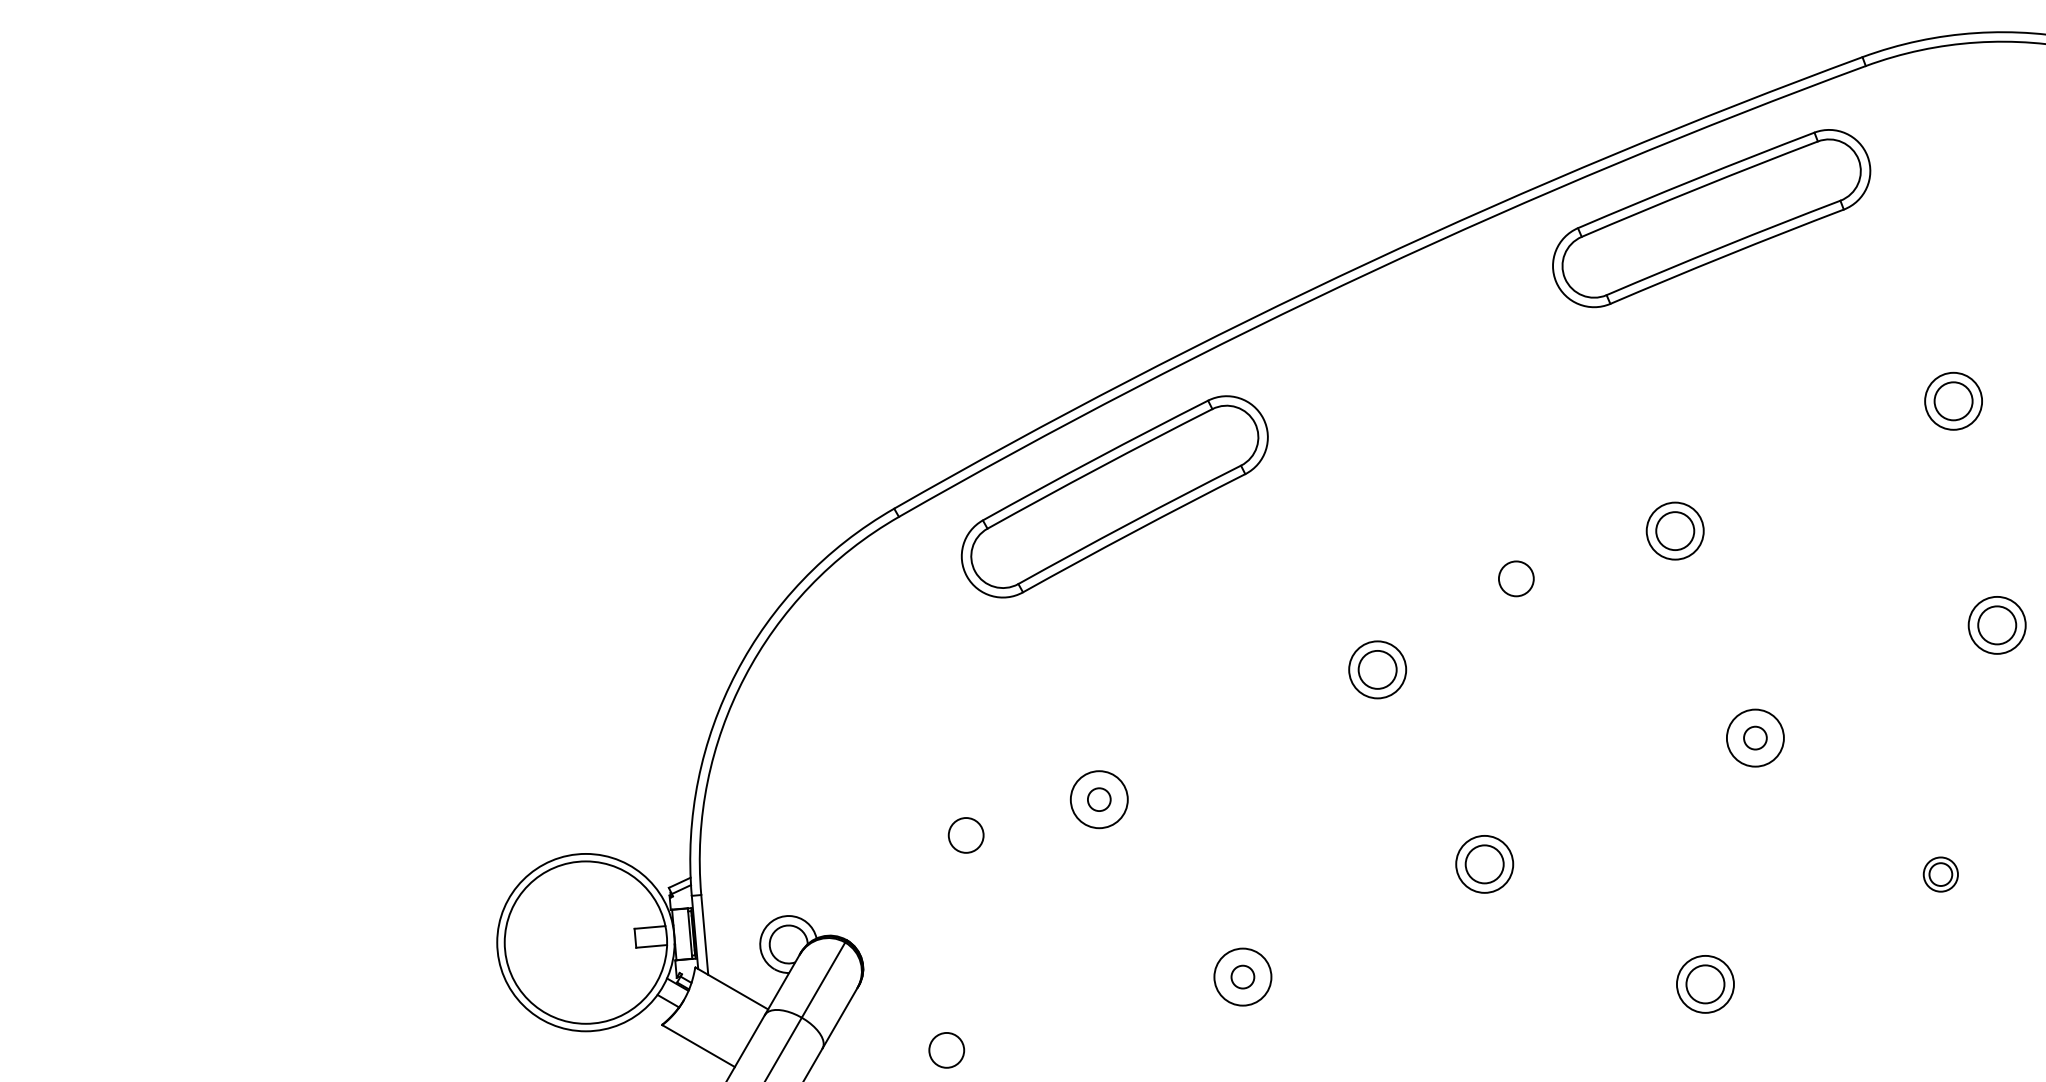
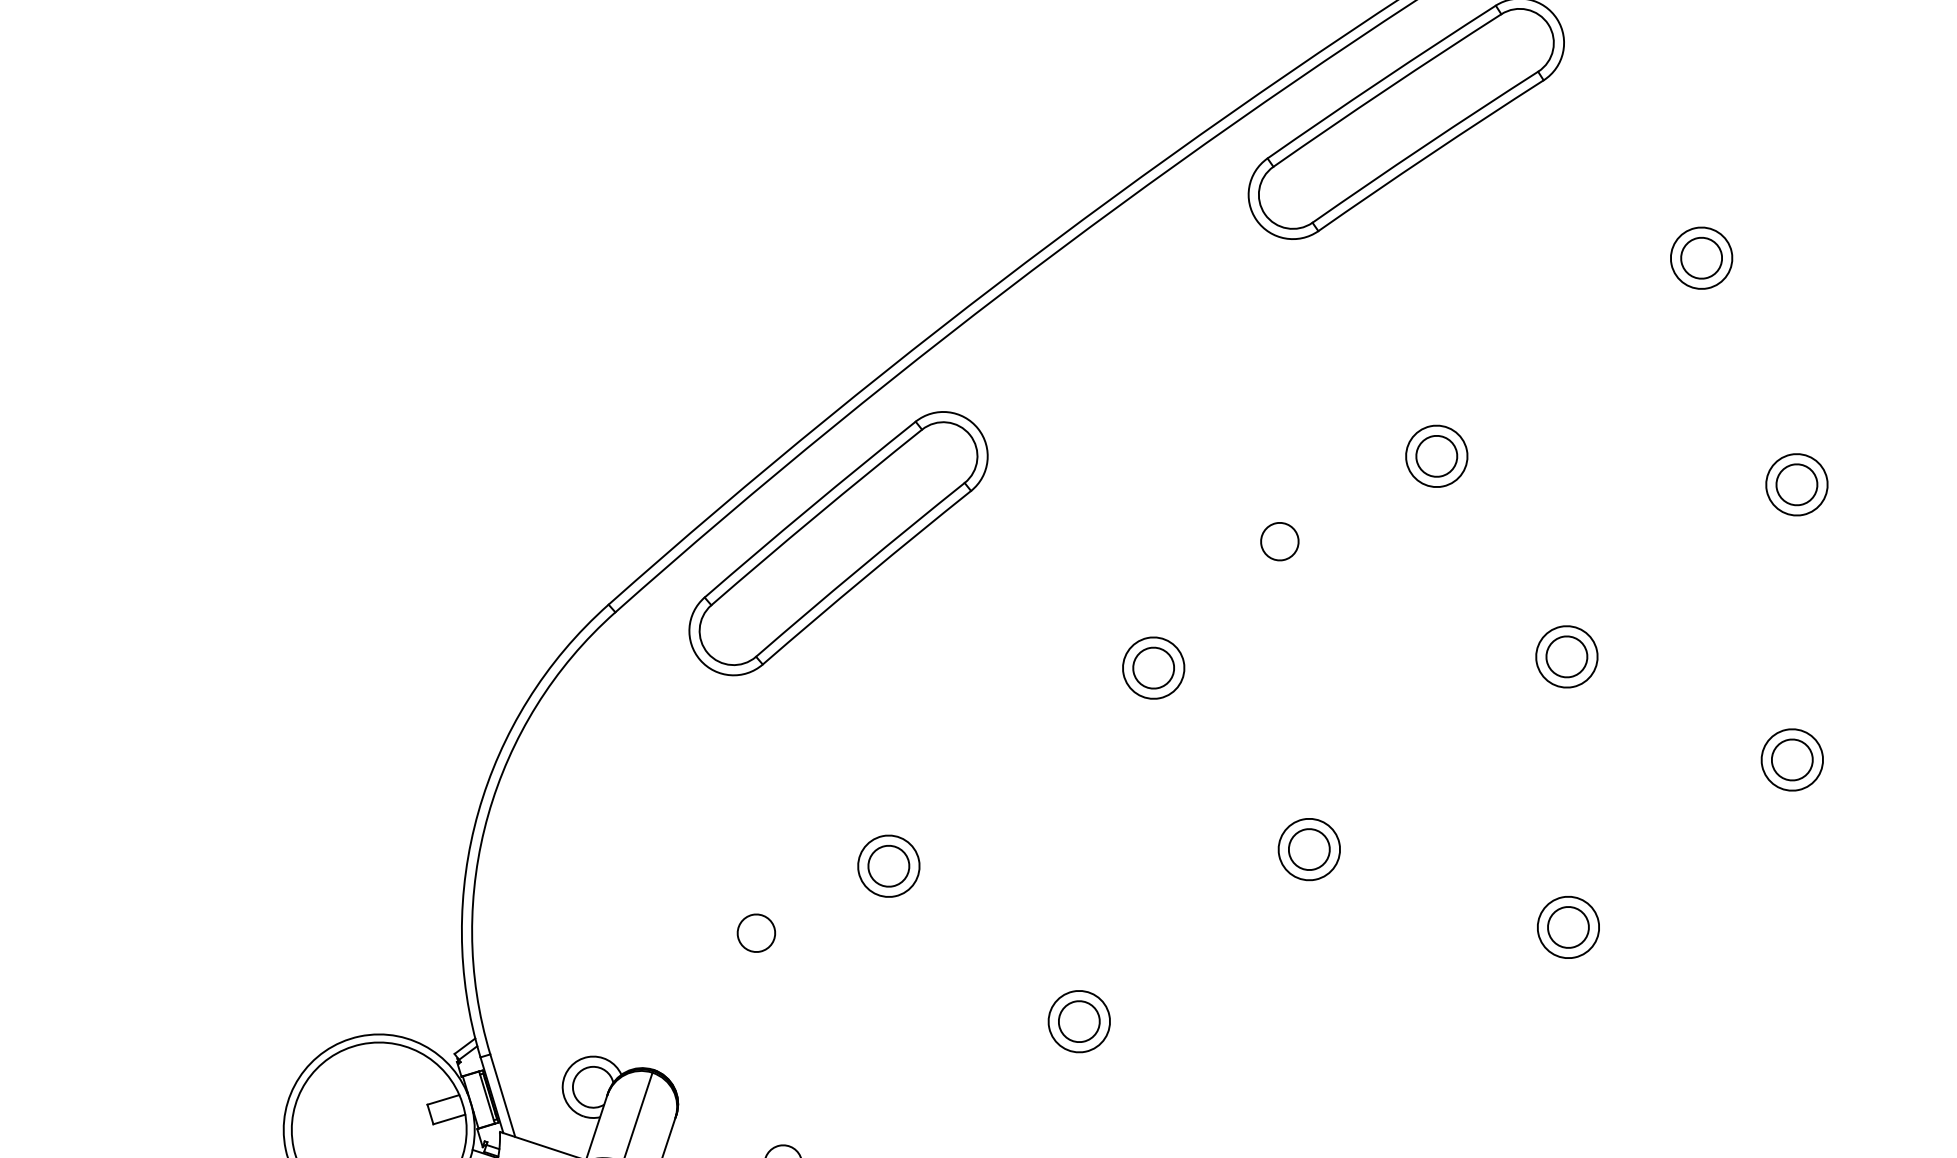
circle: (1755, 738) -> (1567, 657), size x1.67
circle: (1099, 799) -> (889, 866), size x1.67
part: (1940, 874) -> (1791, 759), size x1.67
circle: (1242, 977) -> (1078, 1022), size x1.67

